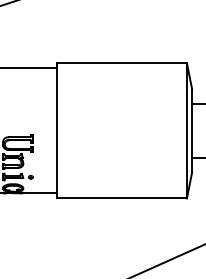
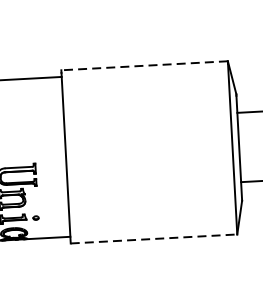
line: (121, 63) -> (144, 66), solid -> dashed
line: (122, 198) -> (154, 238), solid -> dashed

